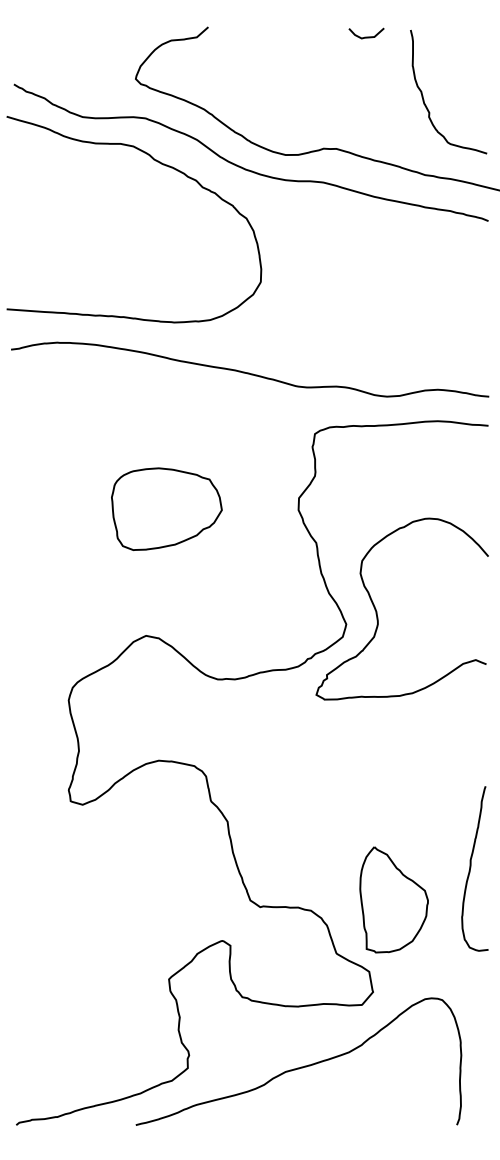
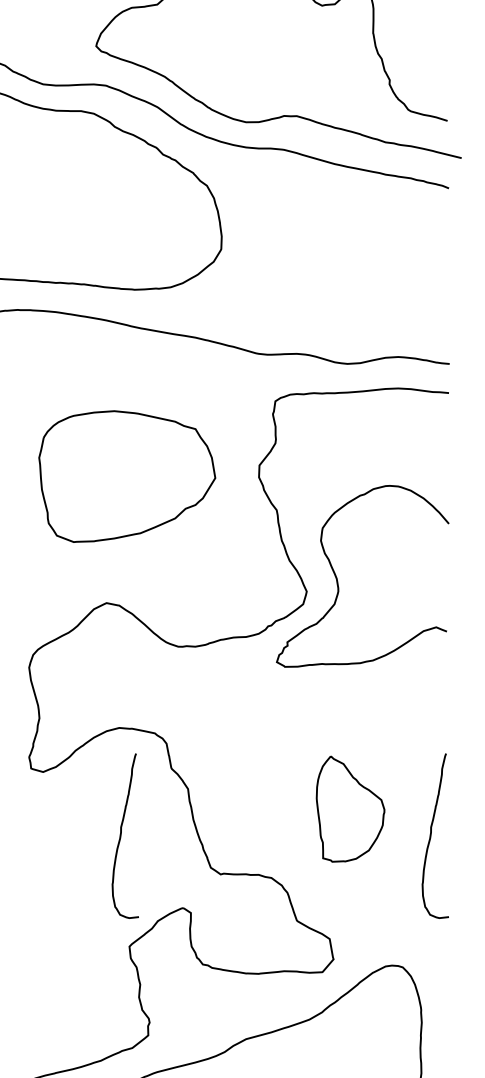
part: (166, 508) -> (126, 475), size x1.6
curve: (161, 867) -> (121, 834), added
part: (393, 899) -> (349, 808), moved

